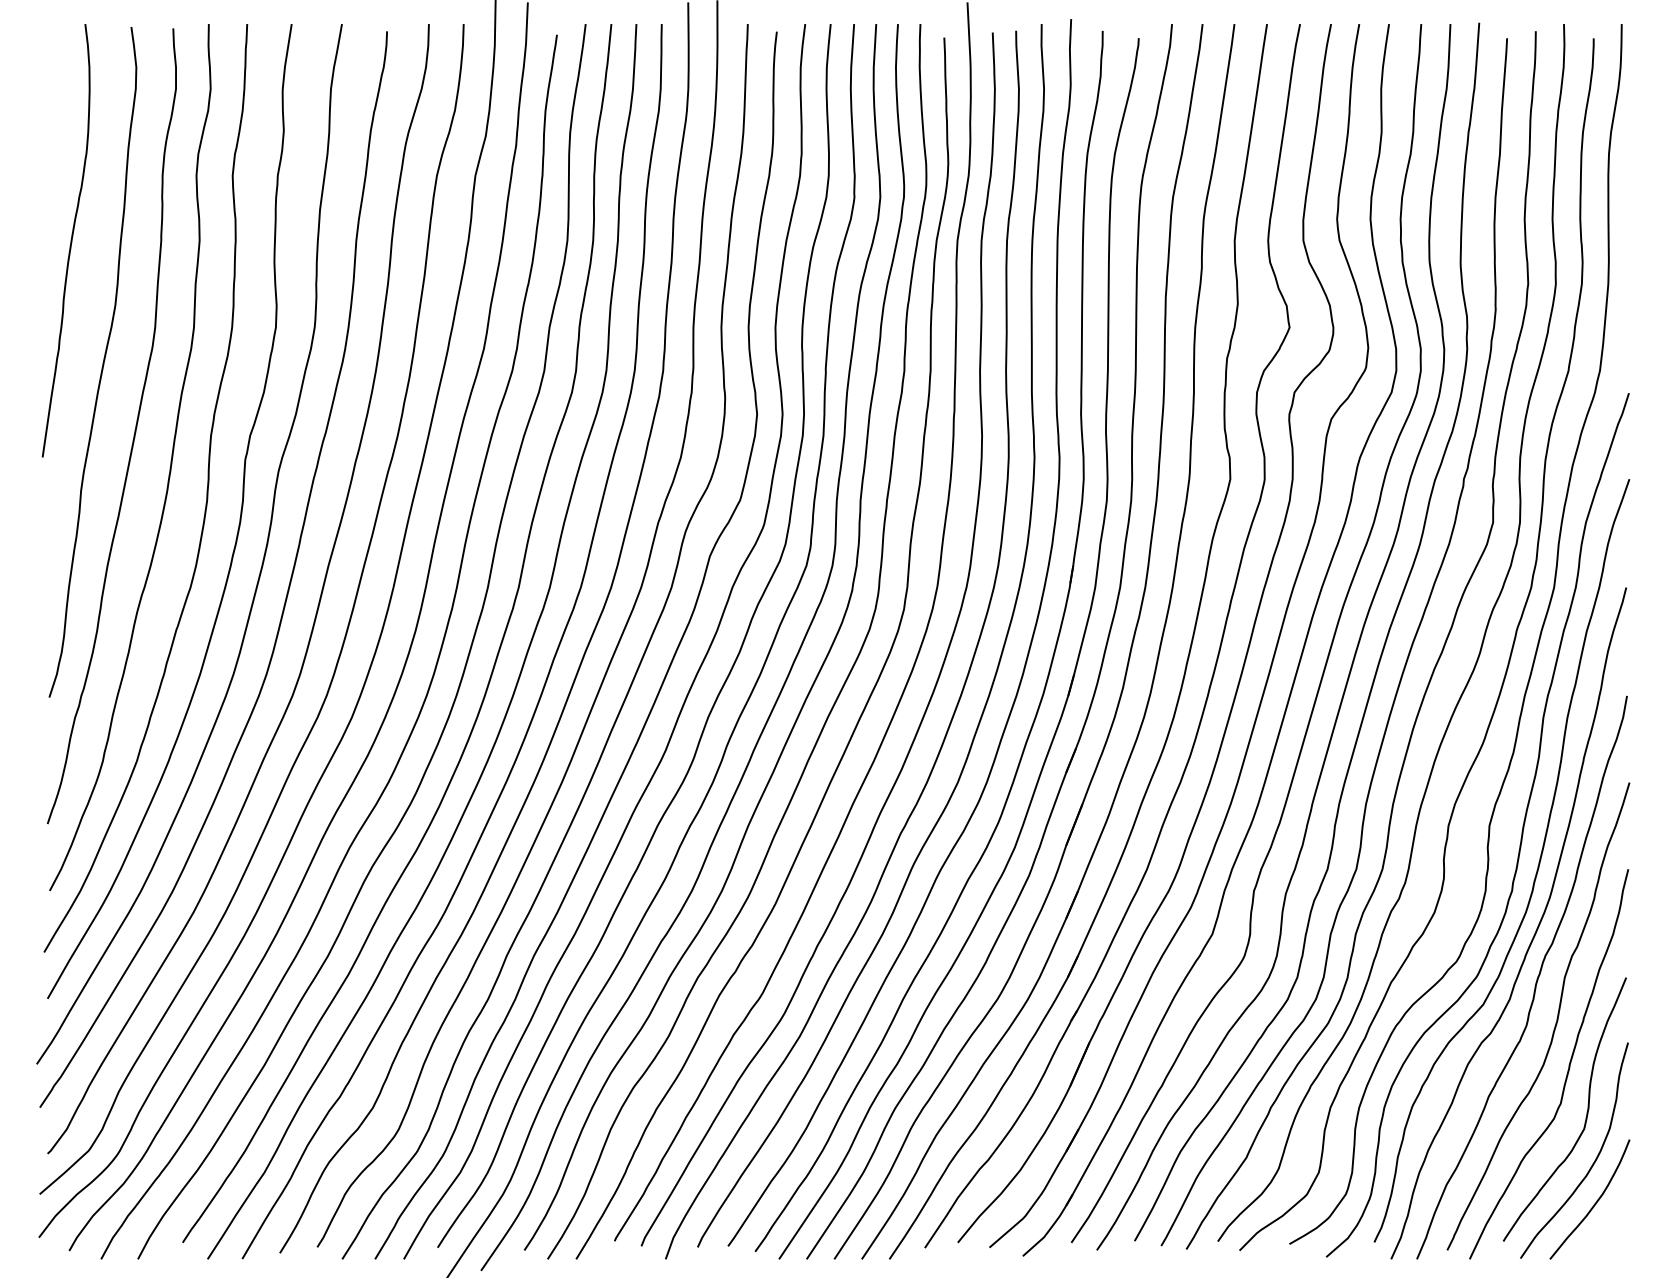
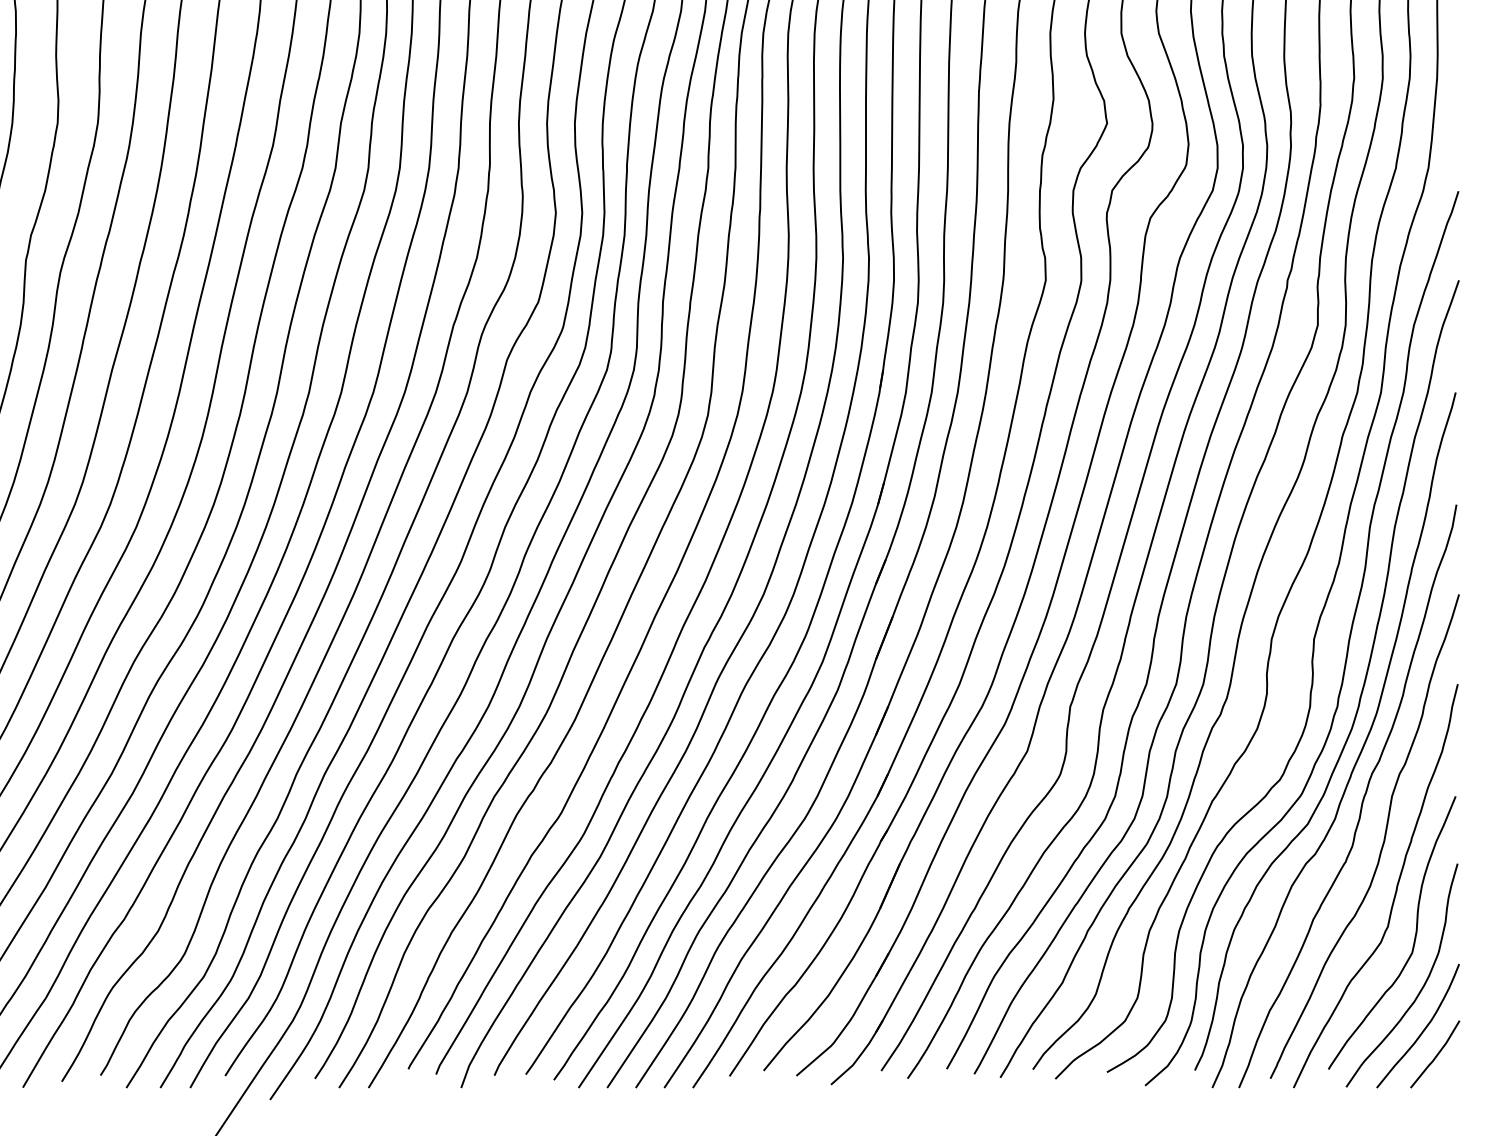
line: (1607, 1227) -> (1436, 1055), added

